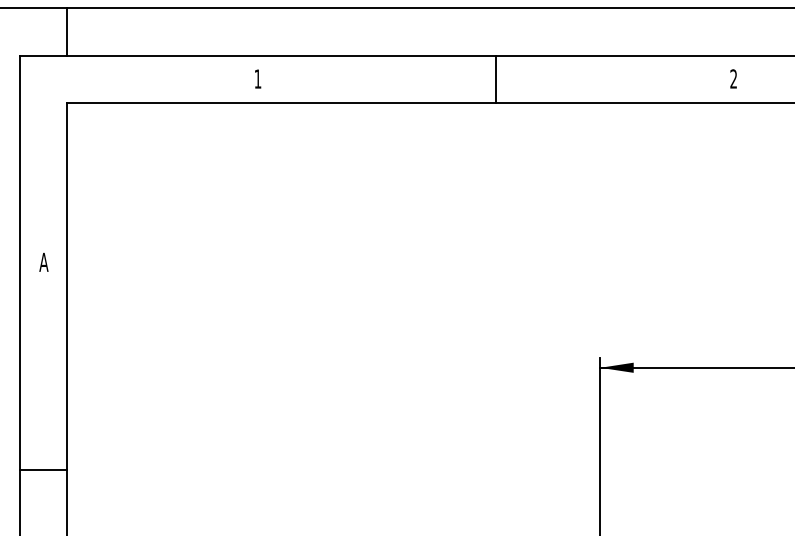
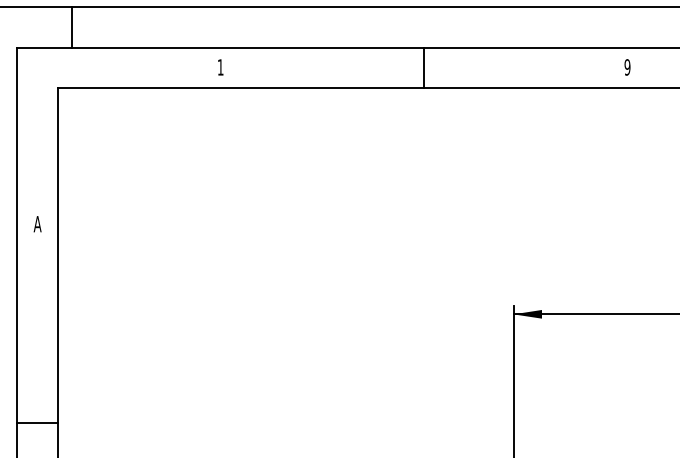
line: (67, 31) -> (71, 26), moved
text: (733, 79) -> (627, 67), 2 -> 9
line: (42, 469) -> (36, 422), moved

